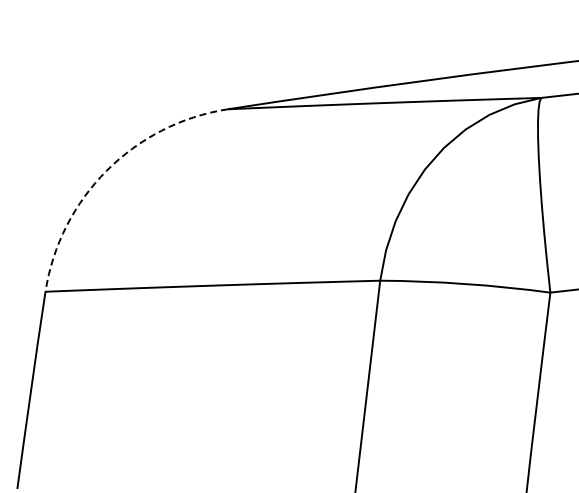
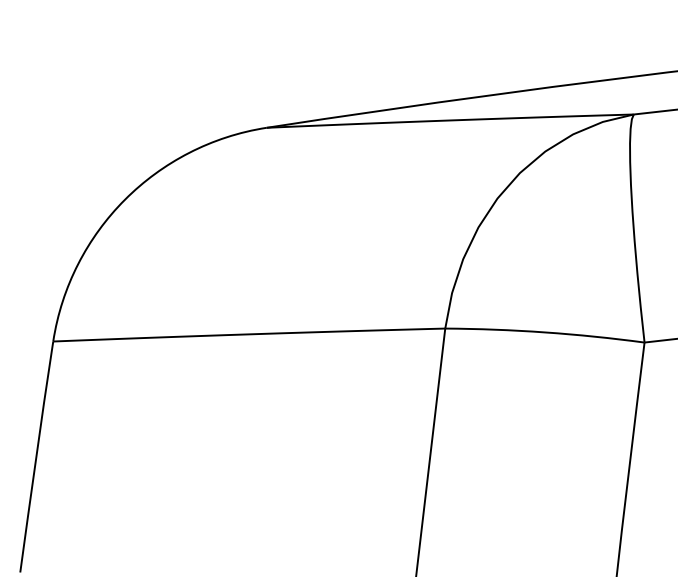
arc: (106, 170) -> (124, 199), dashed -> solid

